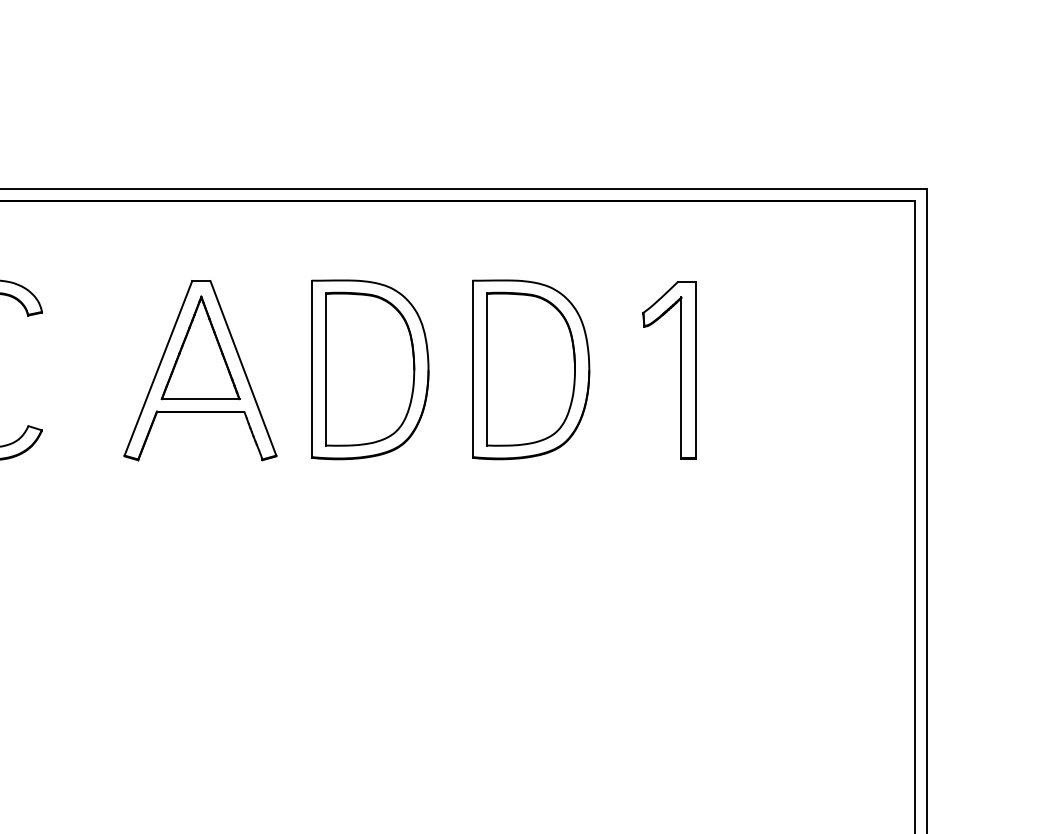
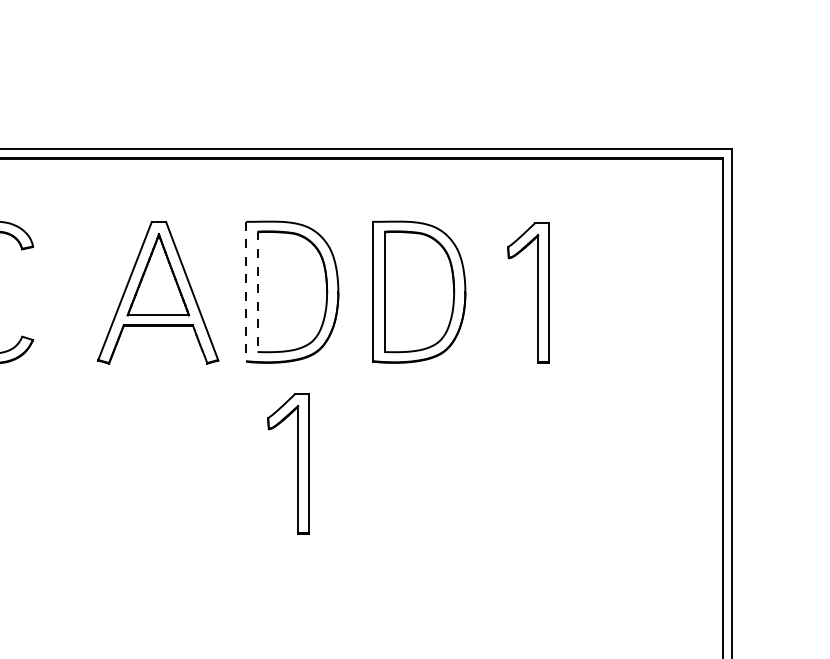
line: (312, 368) -> (246, 291), solid -> dashed
line: (326, 370) -> (257, 292), solid -> dashed
part: (376, 586) -> (297, 463), added

